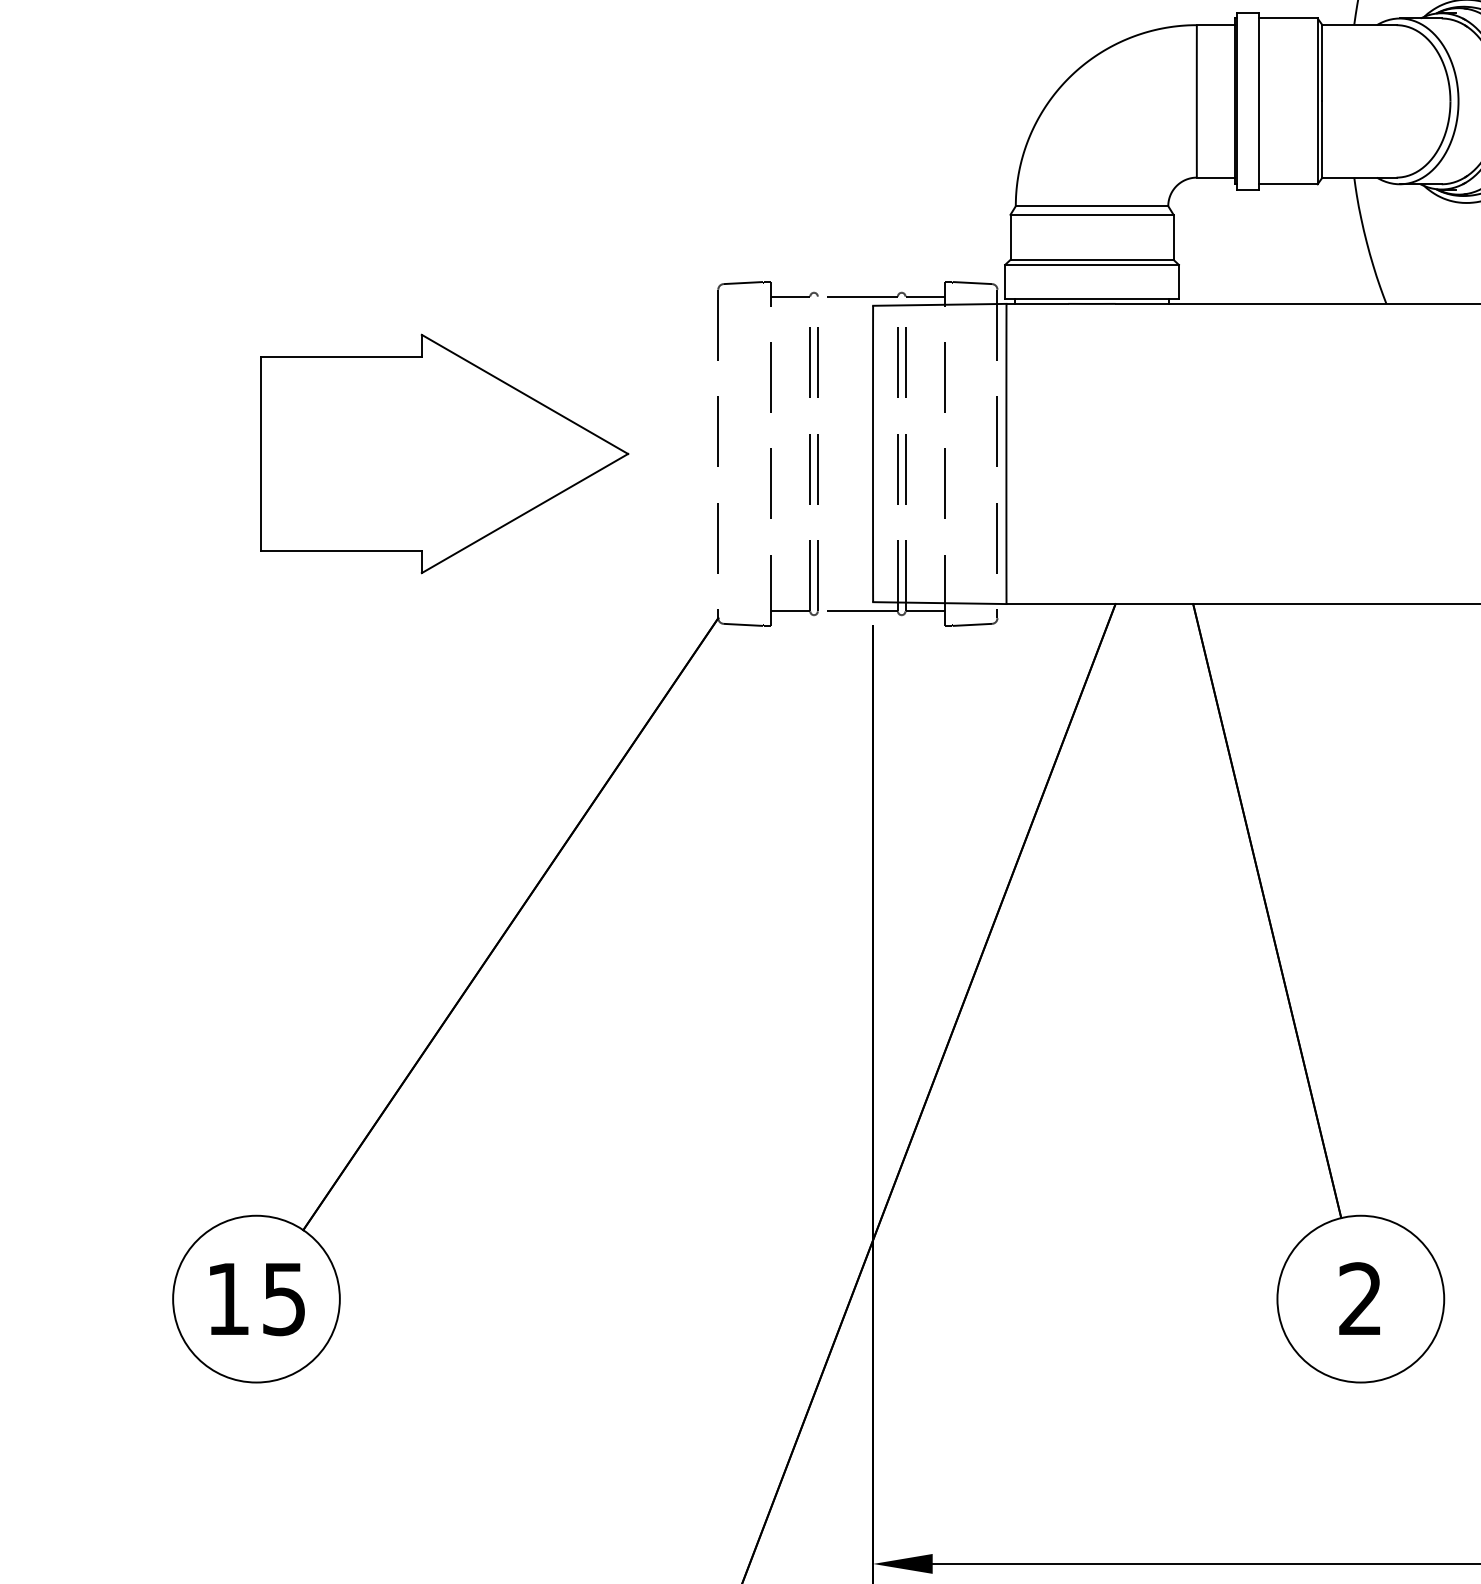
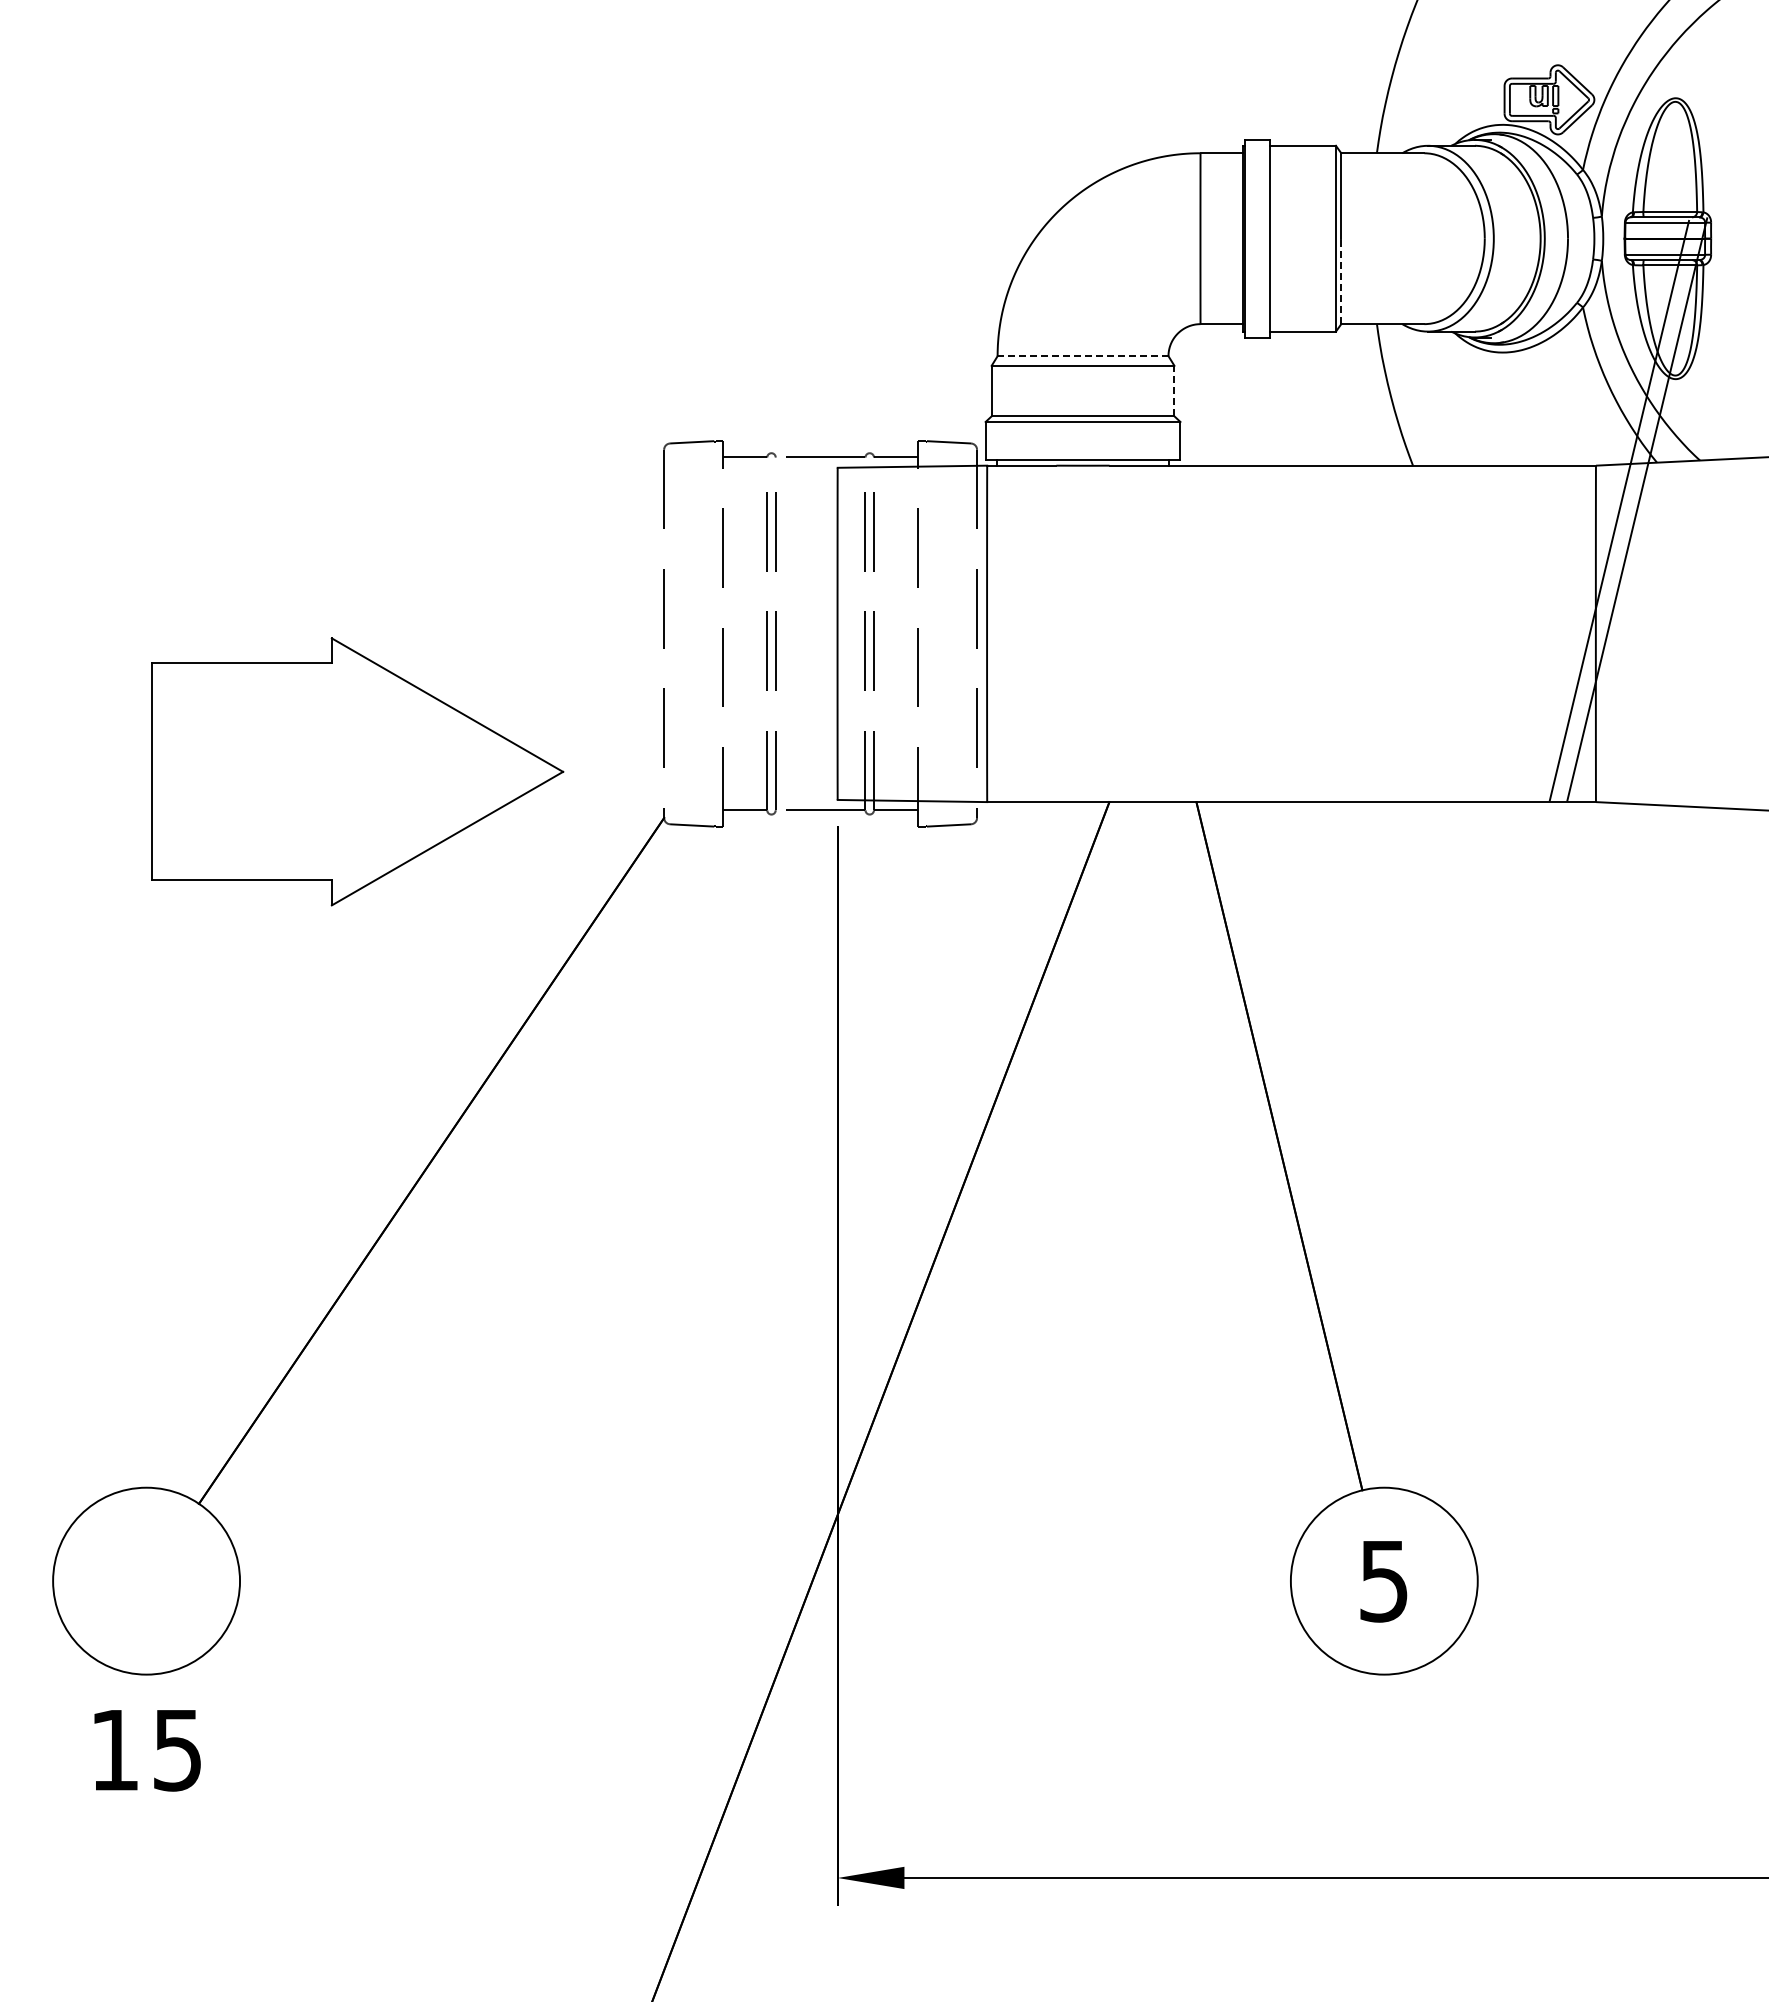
line: (1322, 139) -> (1341, 281), solid -> dashed
line: (1091, 206) -> (1082, 356), solid -> dashed
line: (1173, 236) -> (1174, 390), solid -> dashed
part: (444, 453) -> (357, 771), moved
text: (1360, 1298) -> (1383, 1580), 2 -> 5
text: (257, 1299) -> (147, 1750), moved

